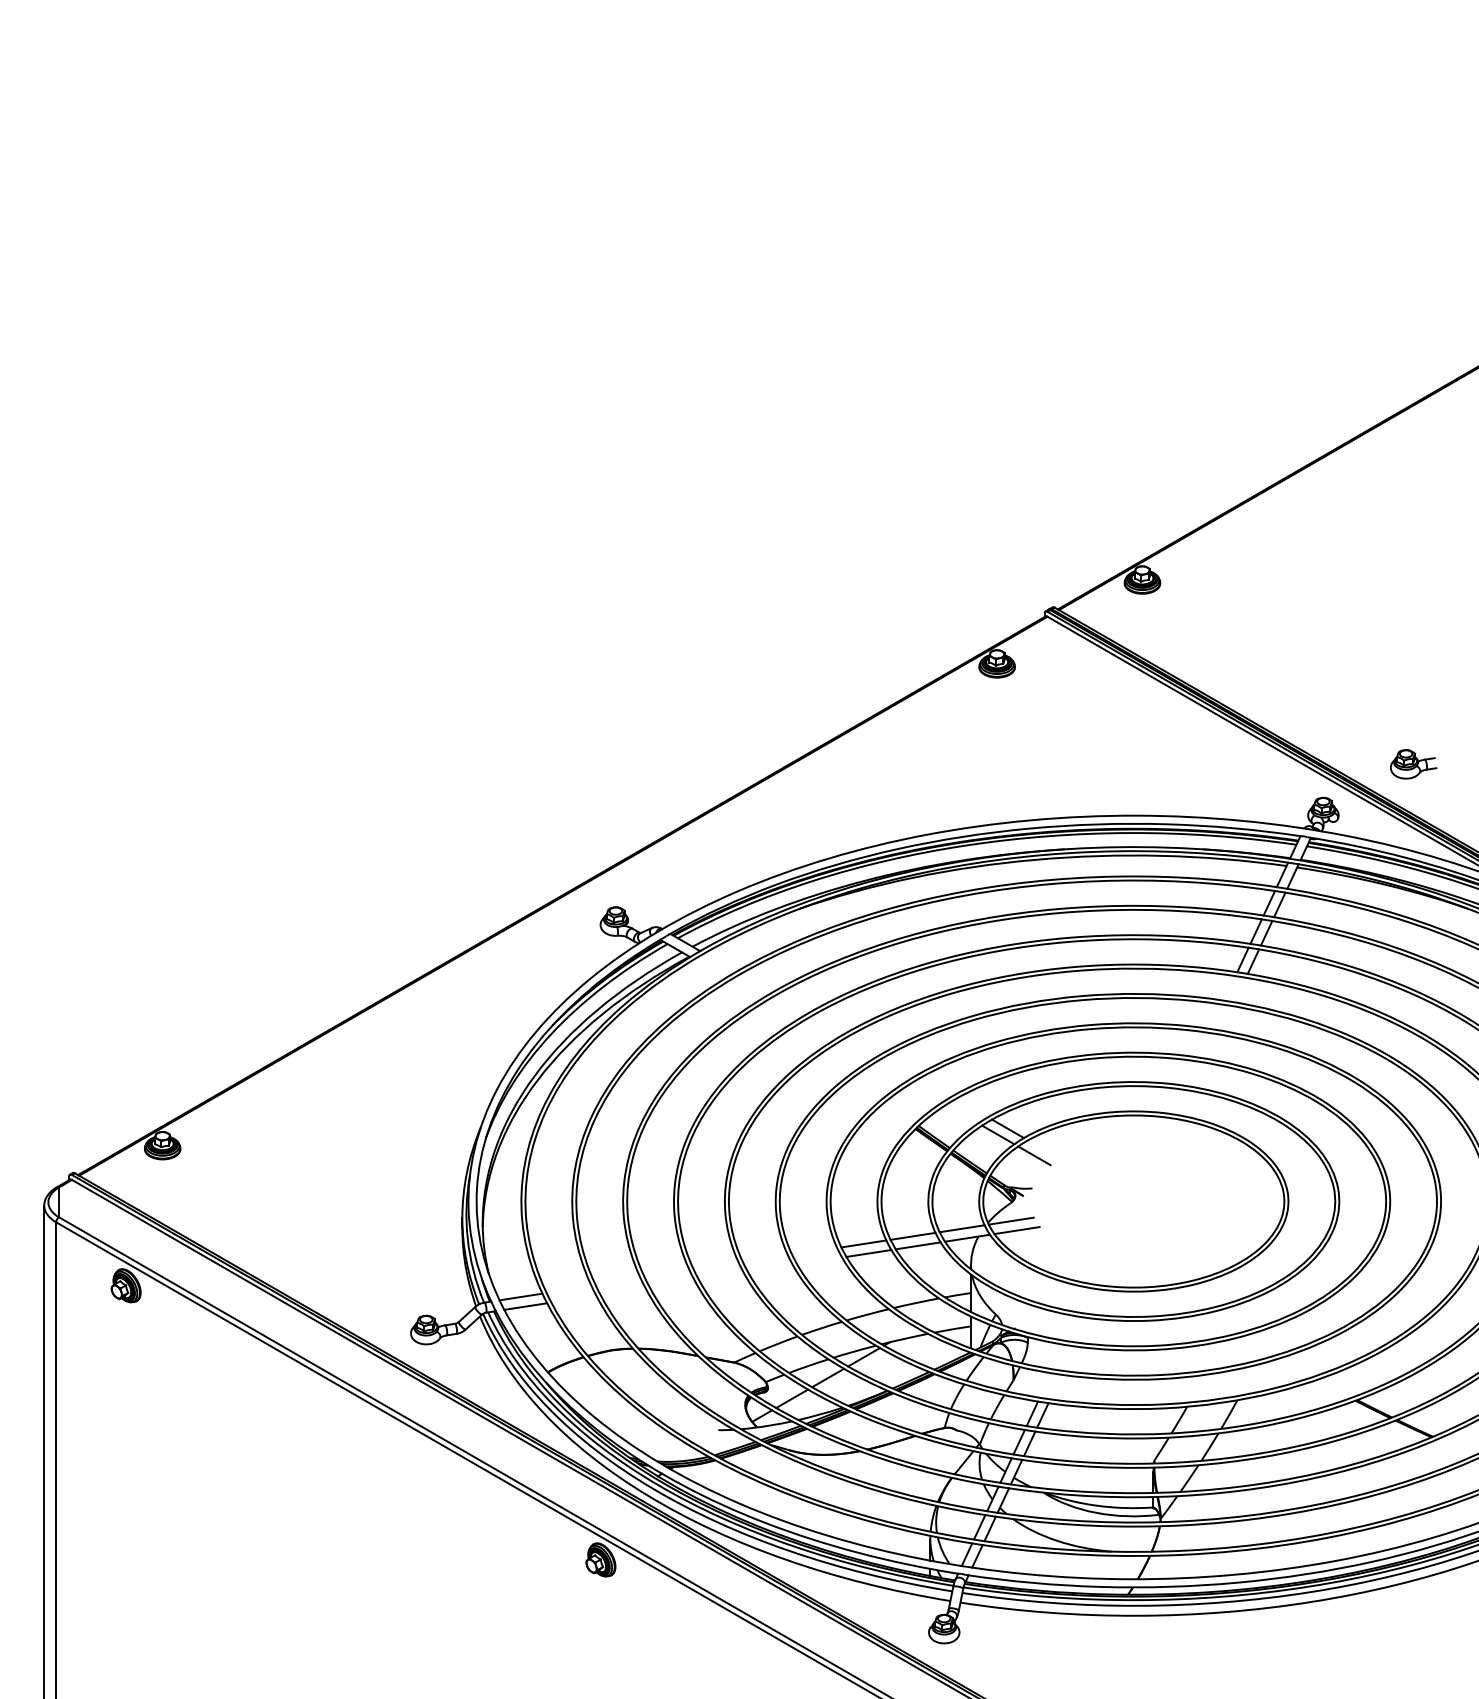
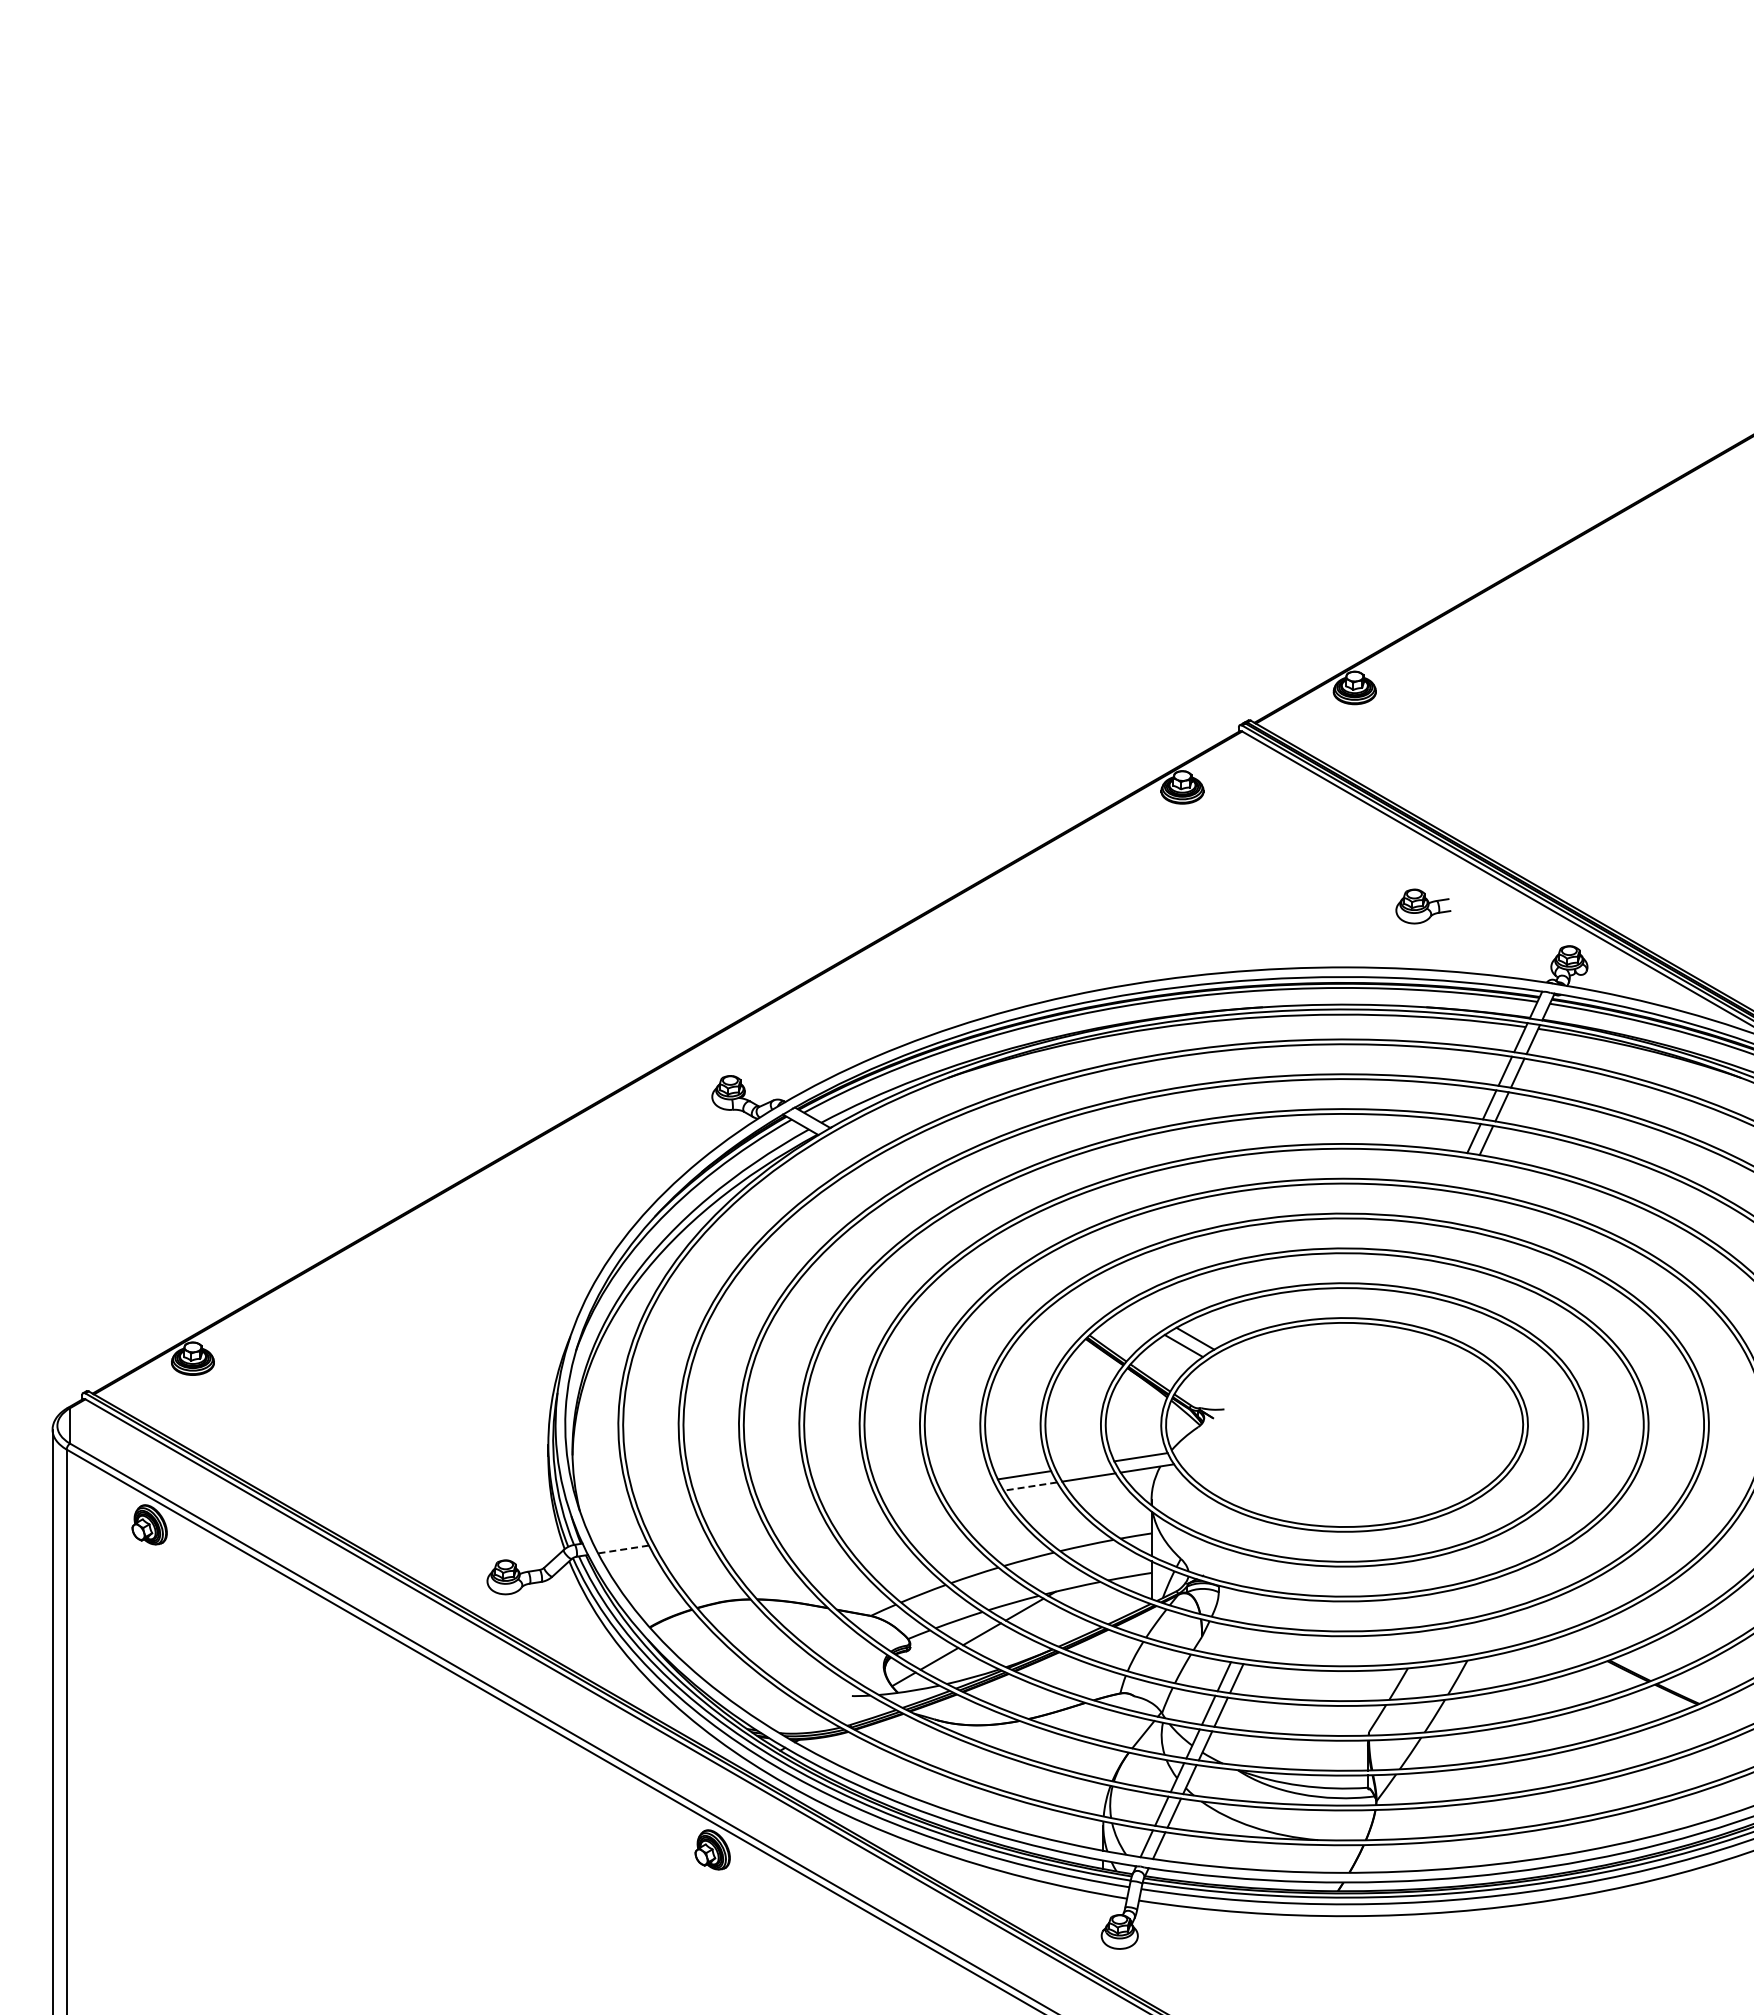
part: (1413, 764) -> (1423, 906), moved
line: (1034, 1155) -> (1226, 1370), removed
line: (1010, 1221) -> (1198, 1448), removed
line: (1016, 1230) -> (1205, 1459), removed
line: (912, 1236) -> (1082, 1466), removed
line: (868, 1253) -> (1030, 1486), solid -> dashed
line: (520, 1297) -> (617, 1538), removed
line: (525, 1306) -> (623, 1549), solid -> dashed

